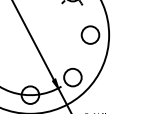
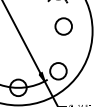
circle: (90, 34) -> (63, 25), moved

